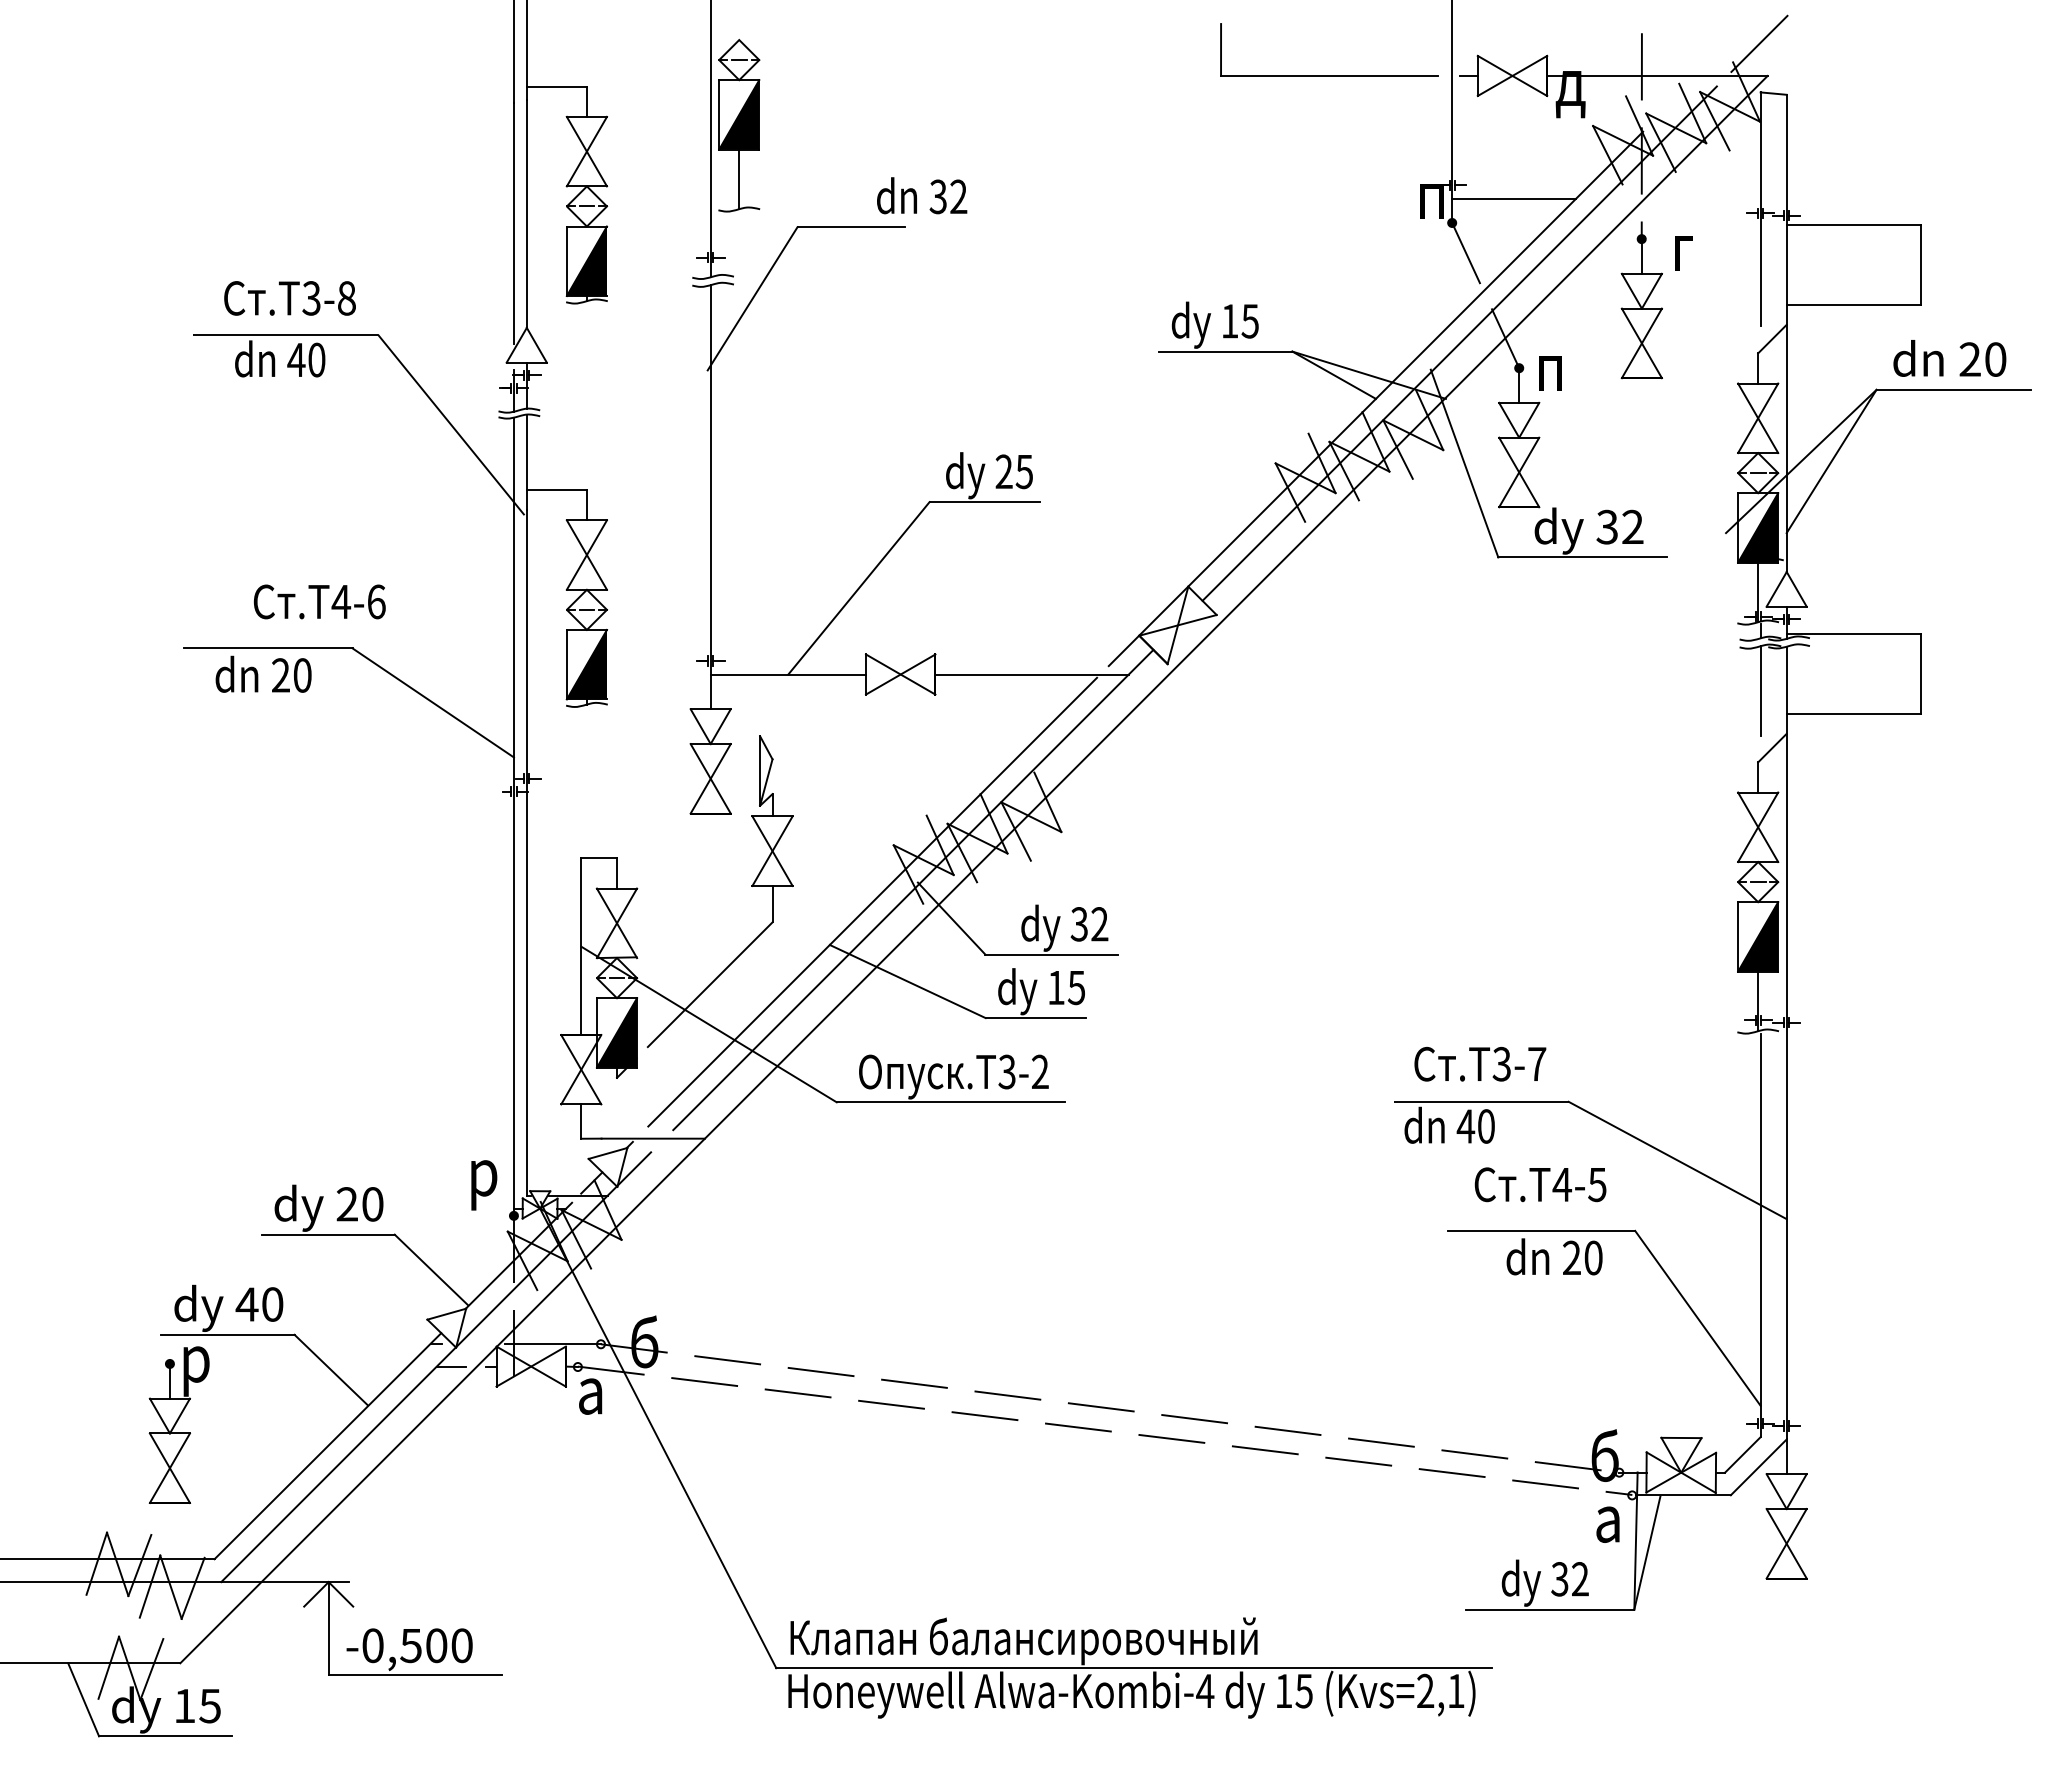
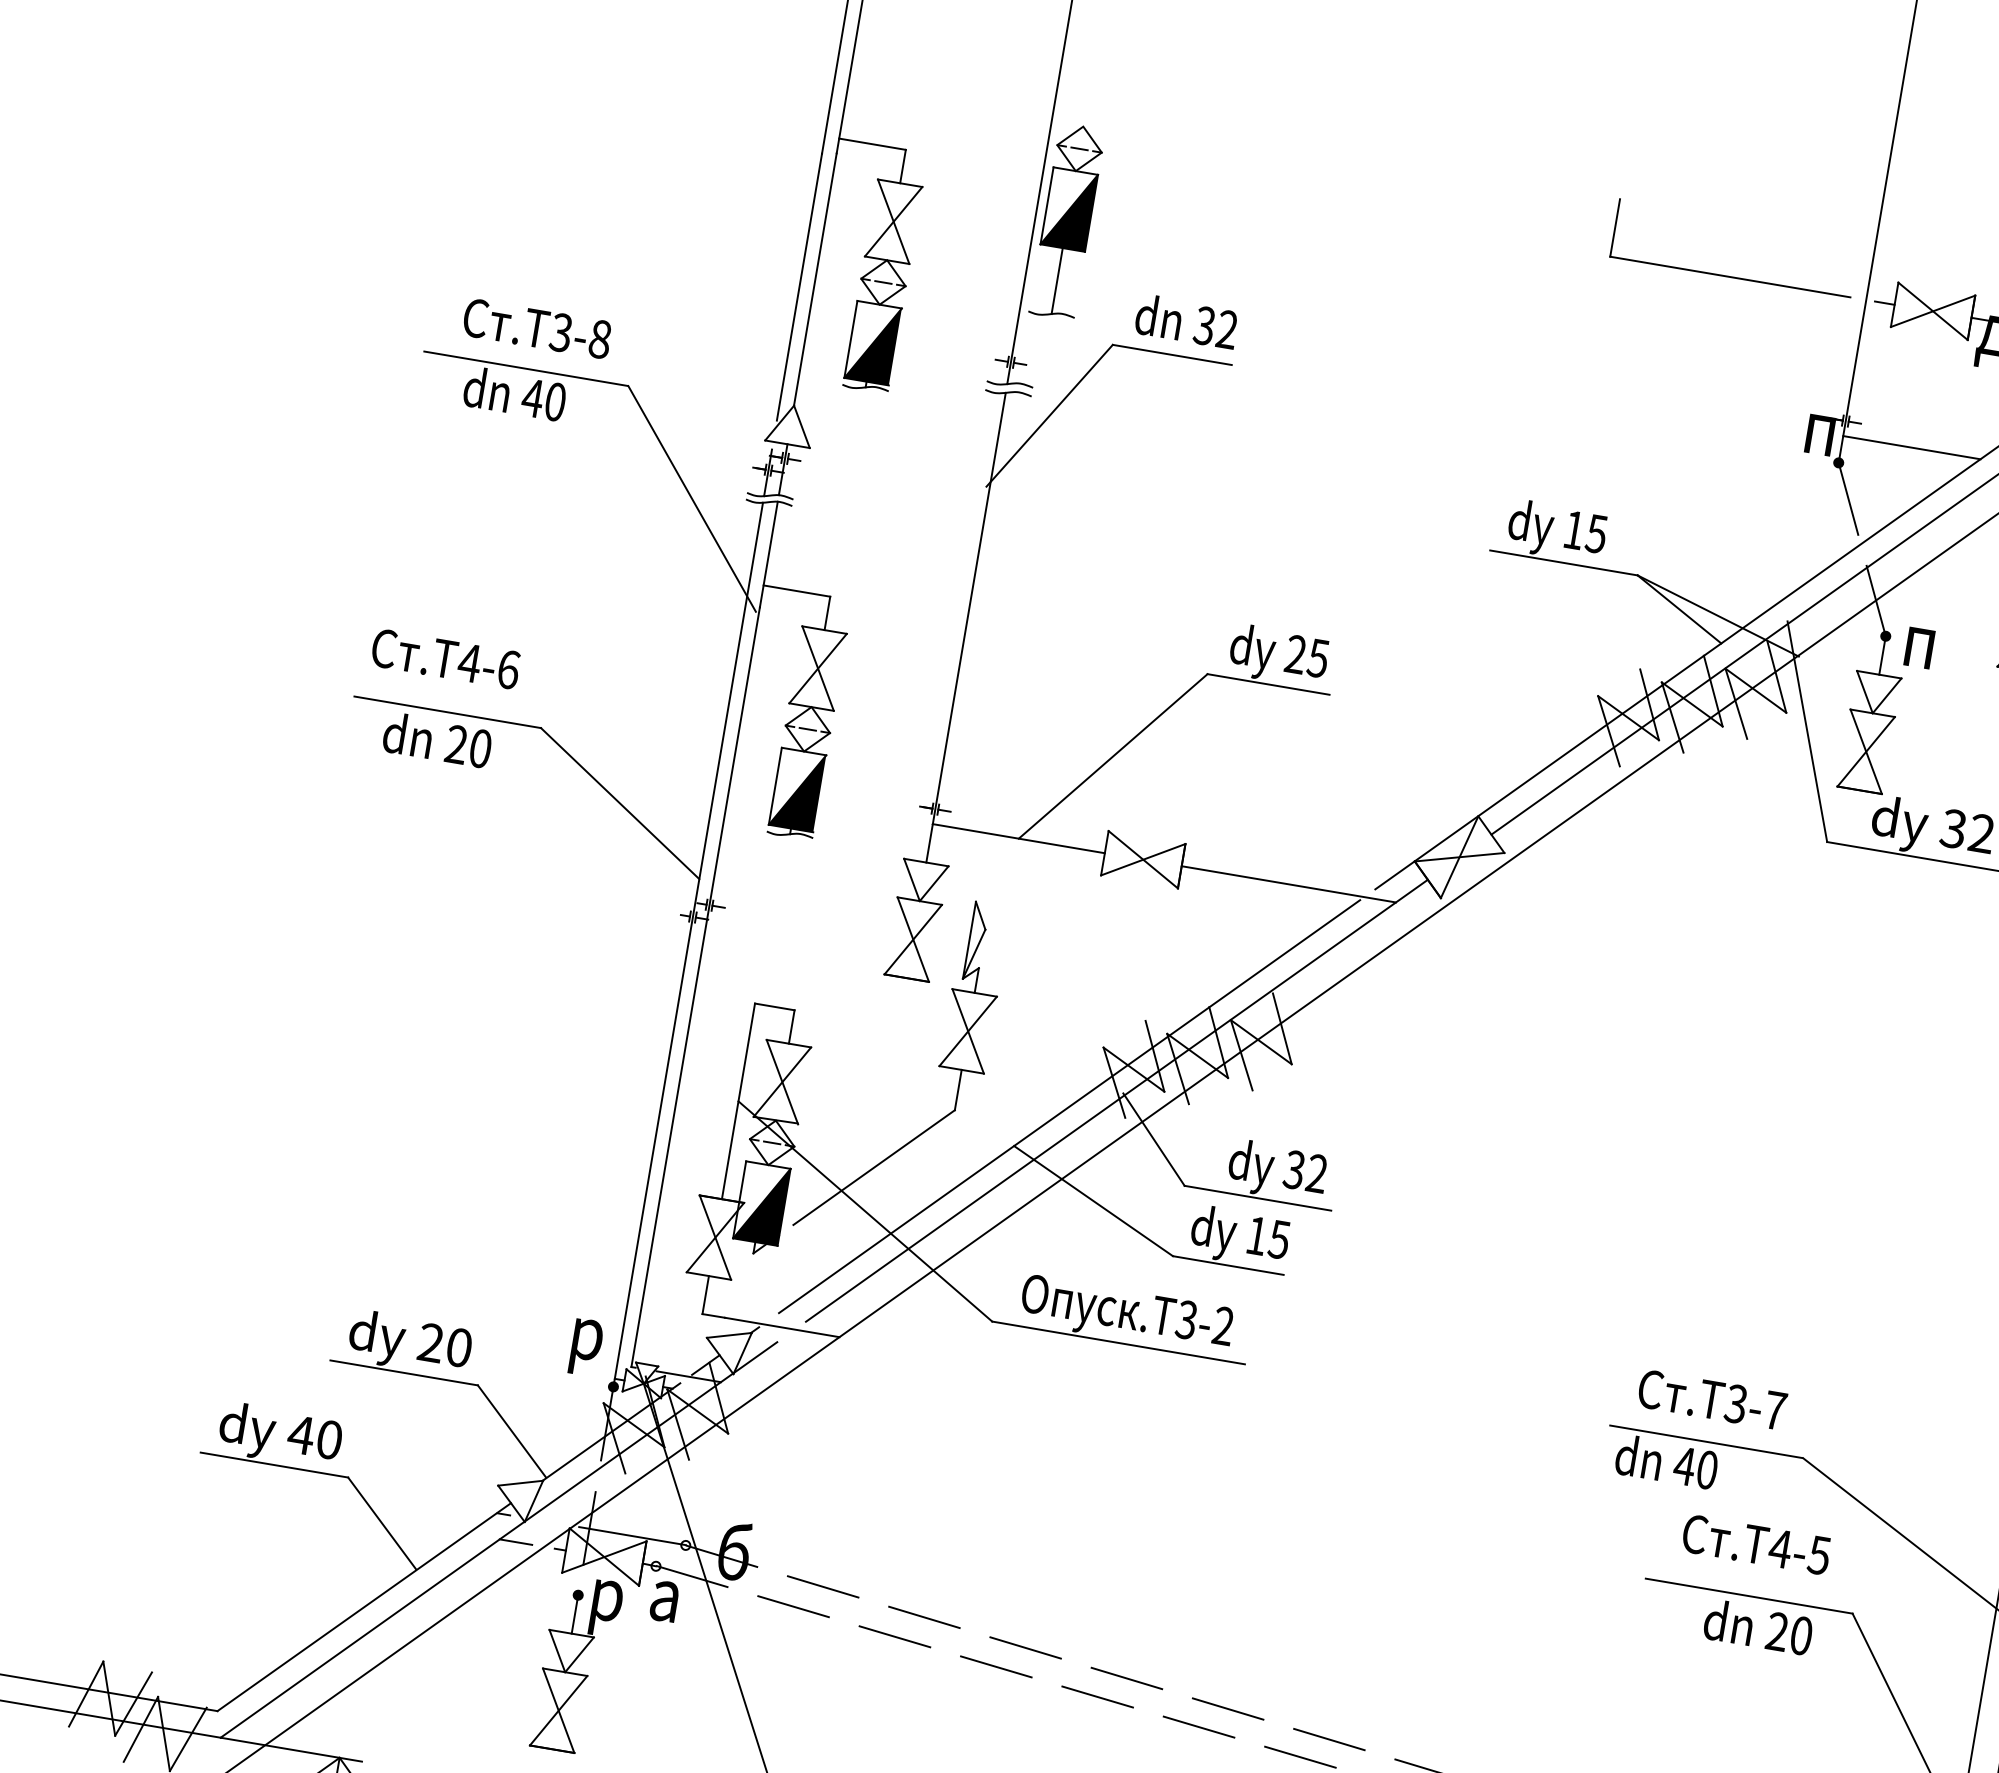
text: (922, 195) -> (1187, 321), moved
text: (319, 601) -> (445, 658), moved
part: (178, 1424) -> (576, 1663), moved

